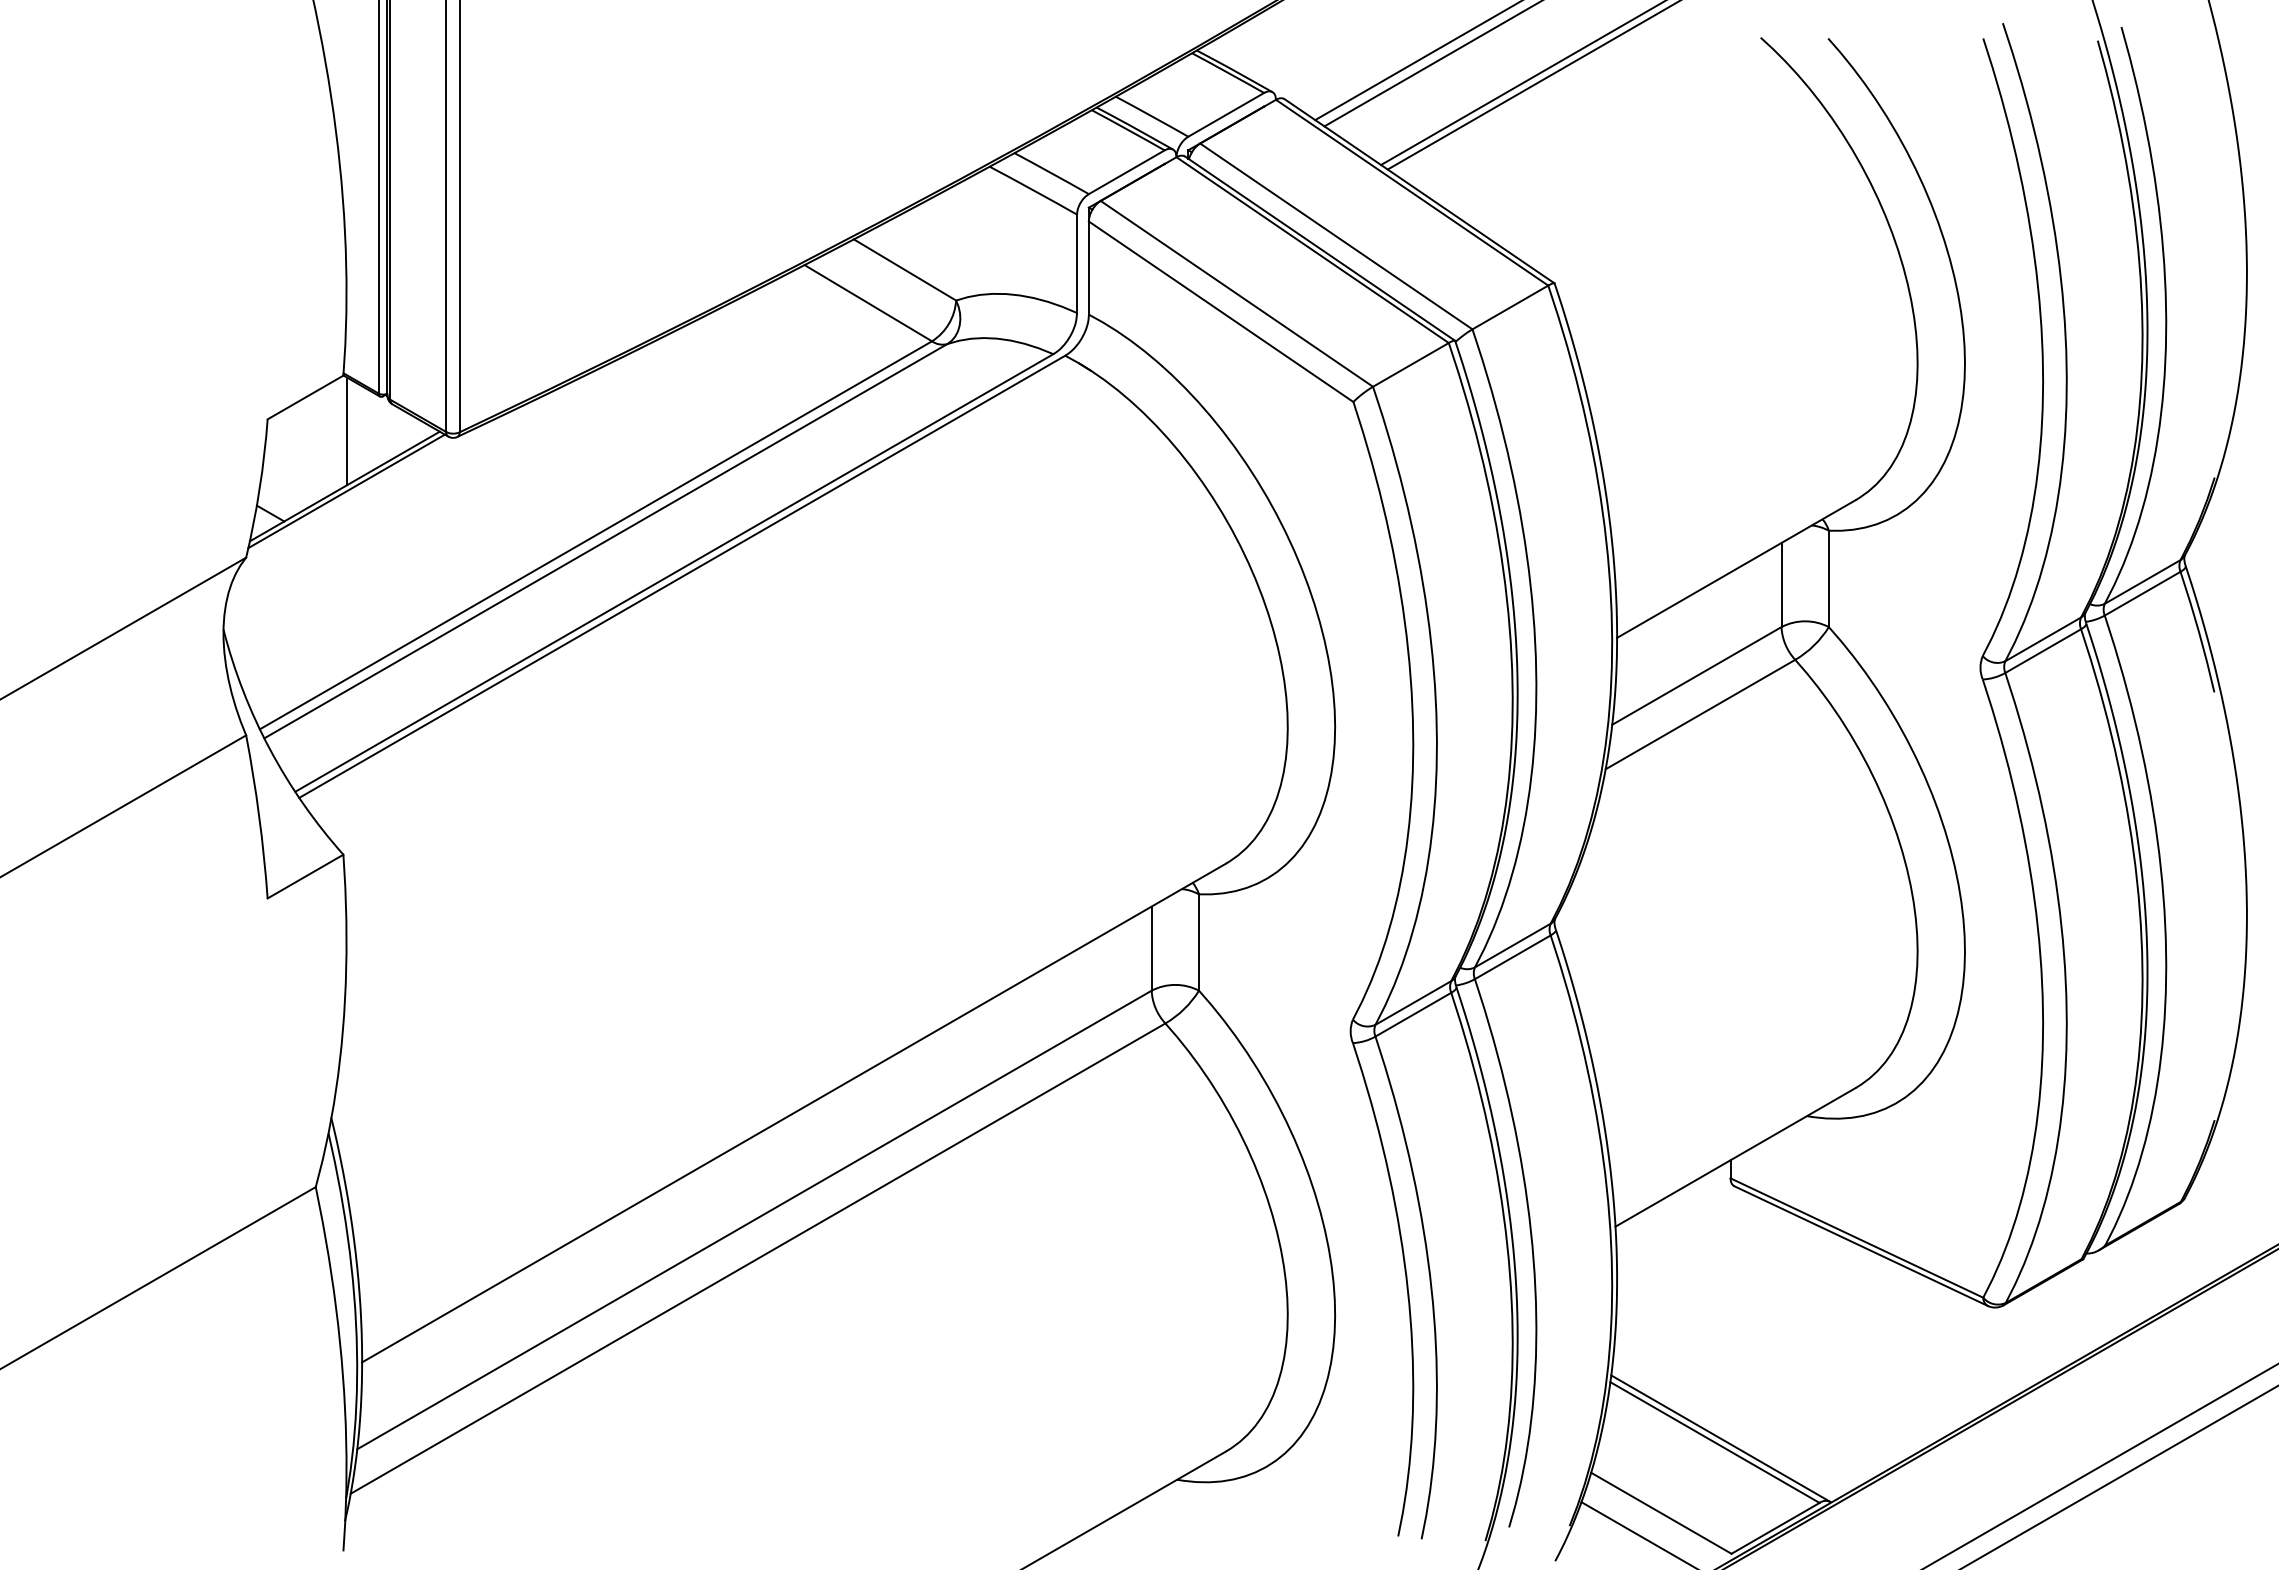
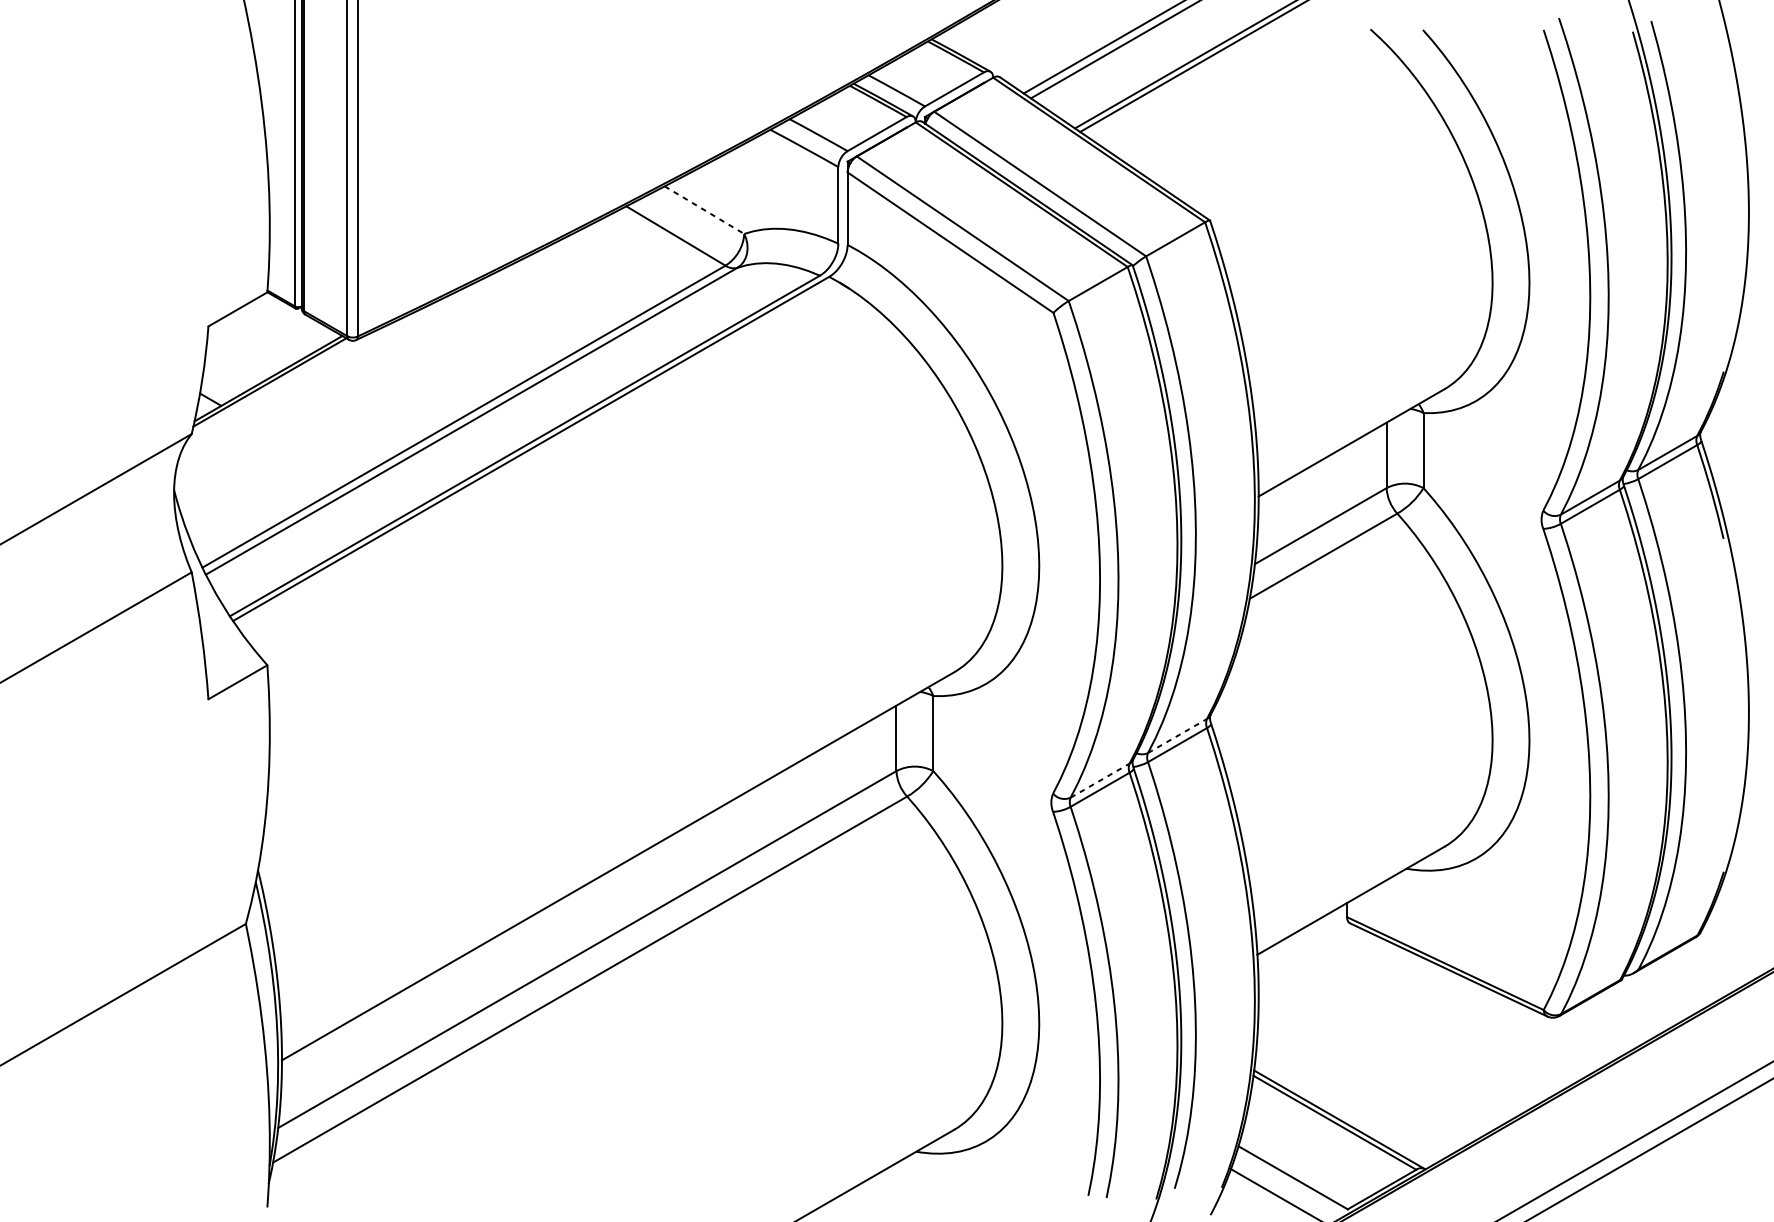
line: (904, 269) -> (704, 209), solid -> dashed
line: (347, 431) -> (270, 335), removed
line: (1512, 945) -> (1177, 735), solid -> dashed
line: (1413, 1002) -> (1100, 780), solid -> dashed

